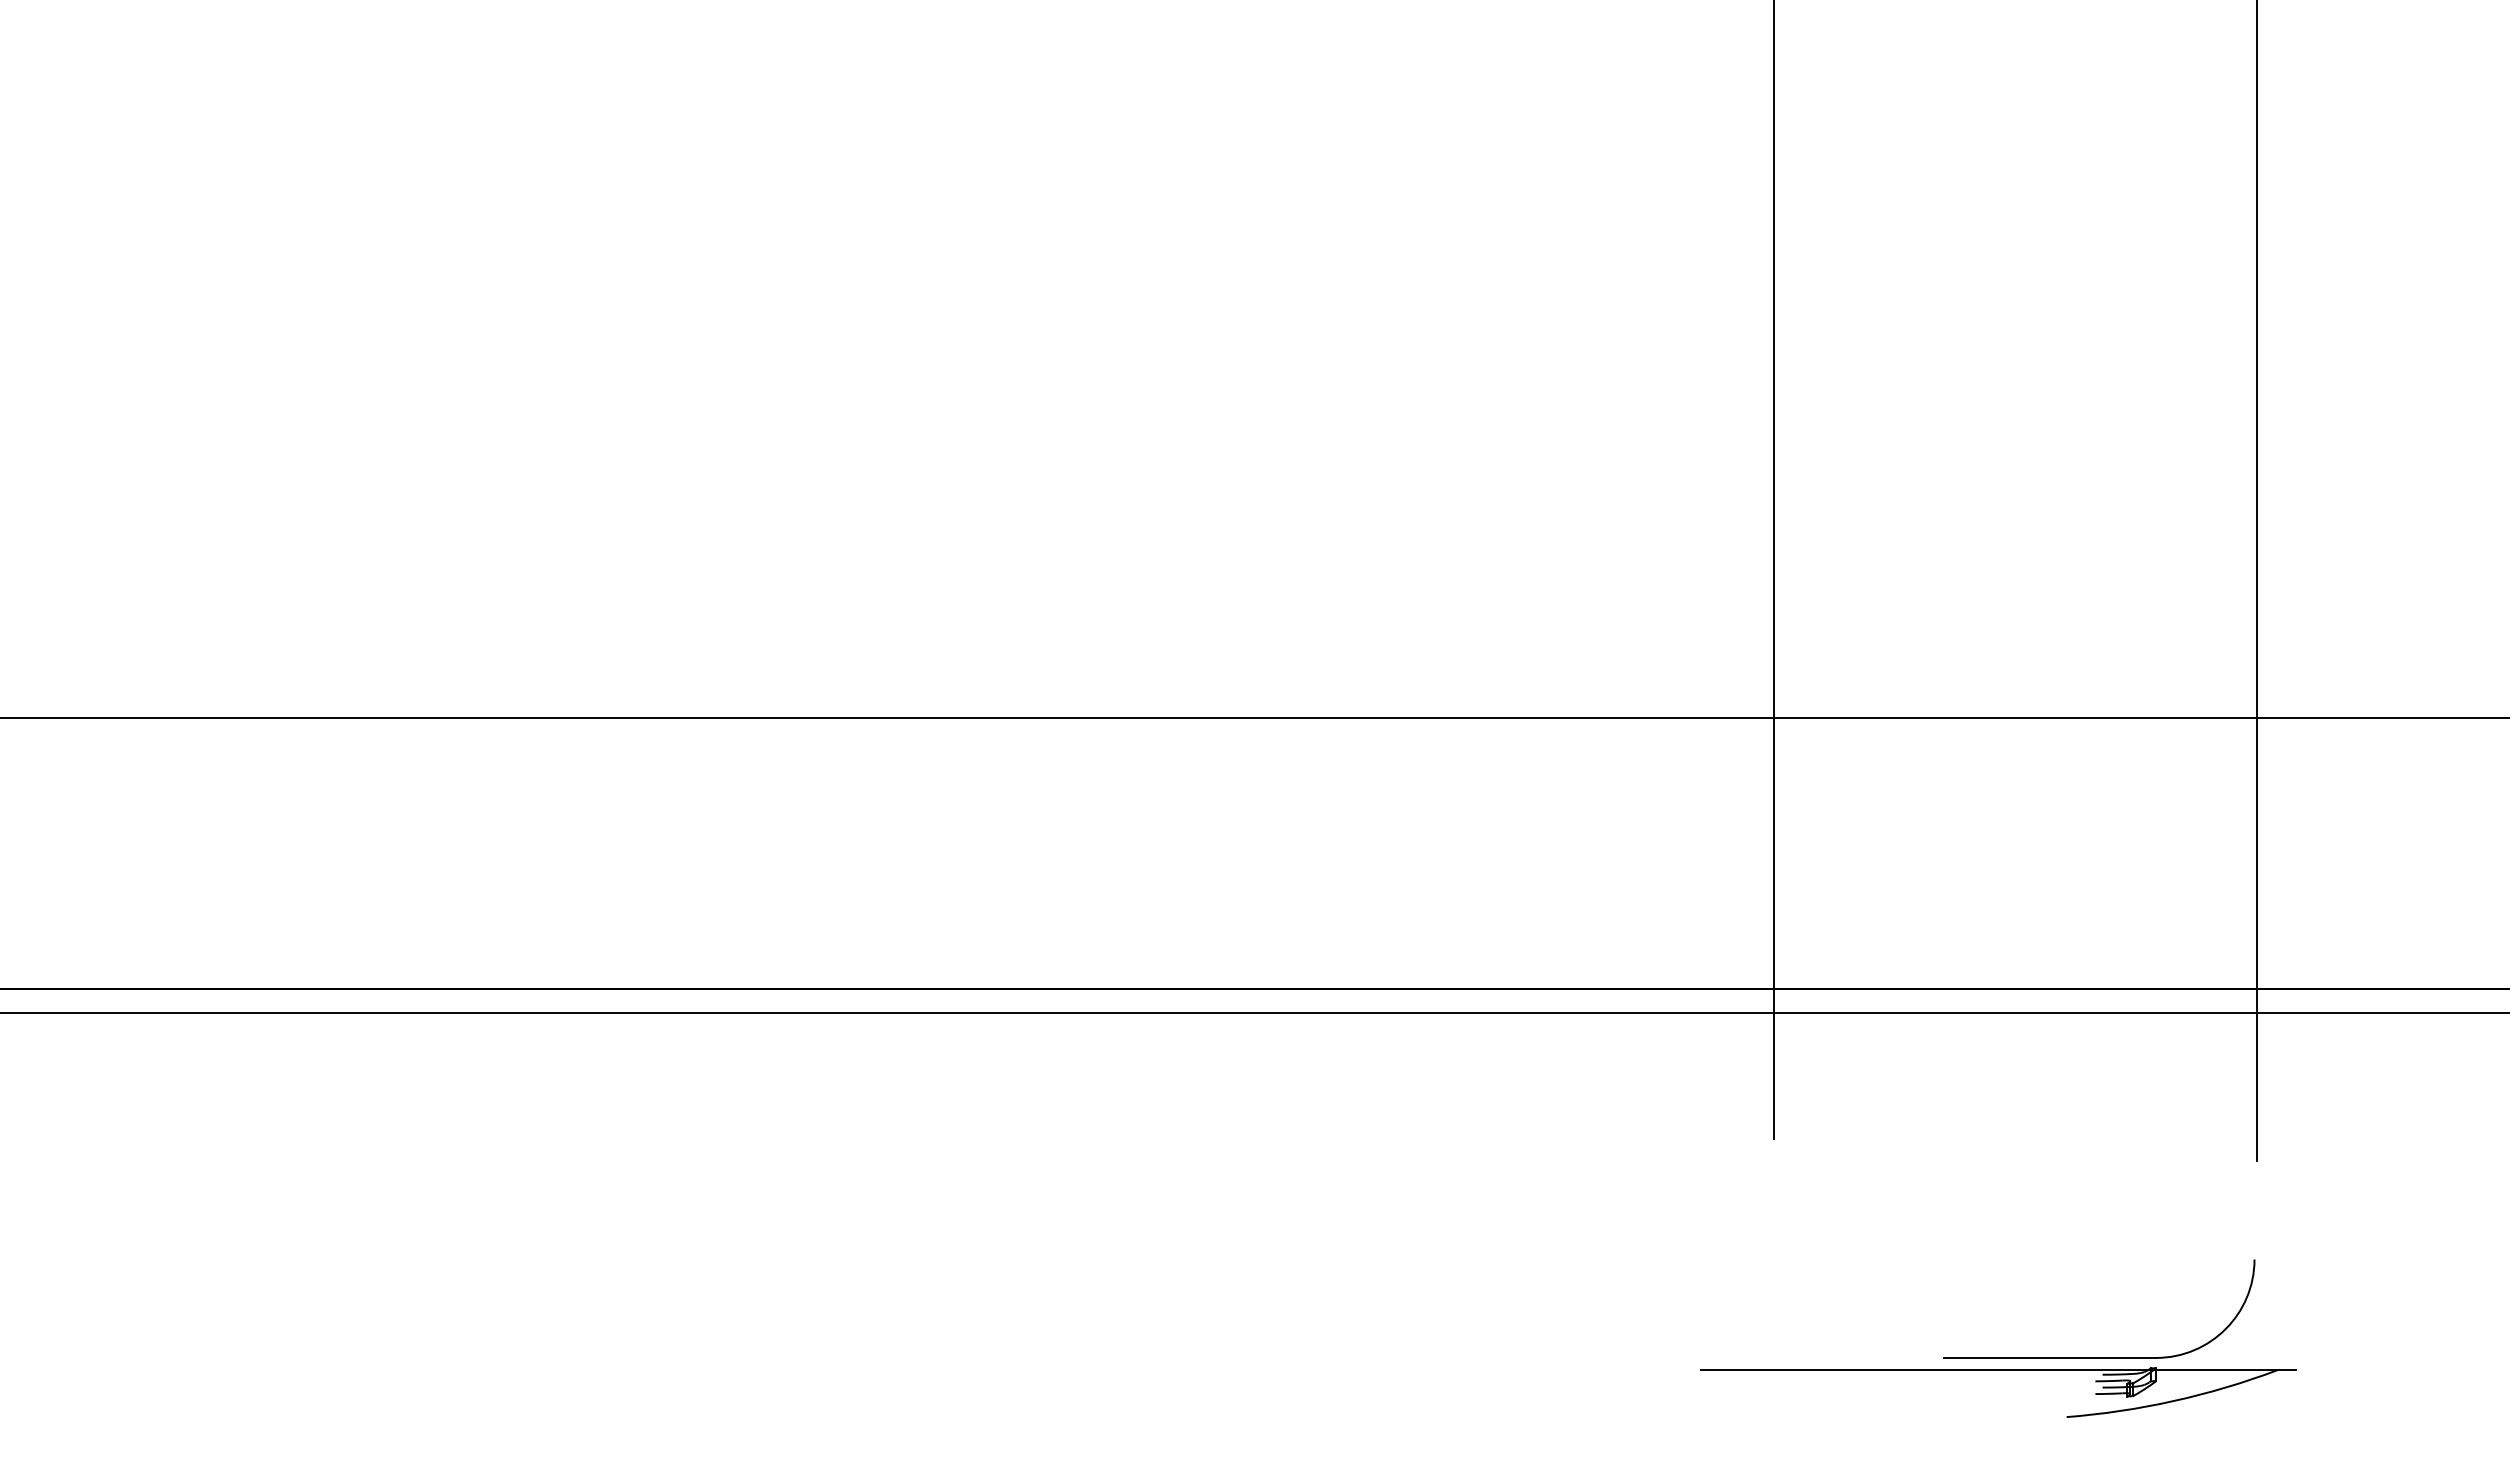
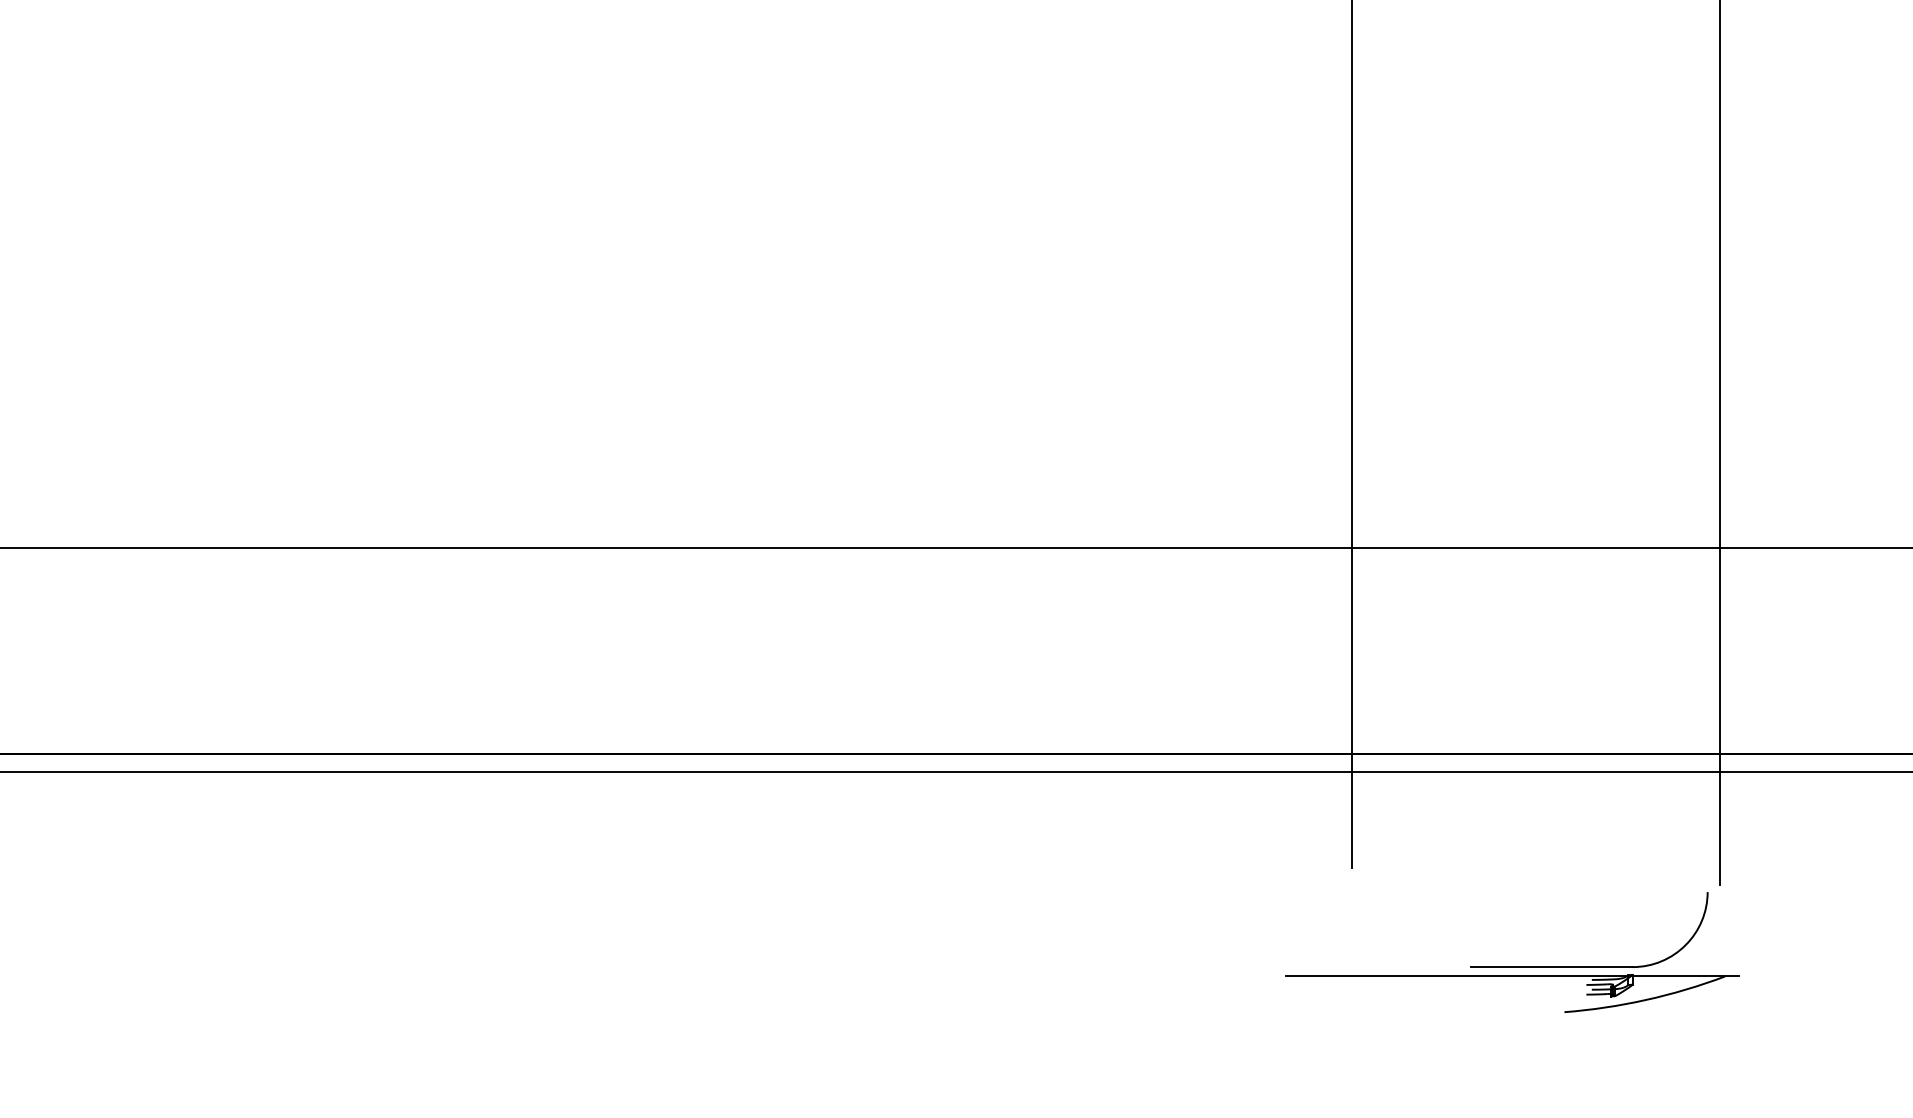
part: (1998, 1357) -> (1512, 966), moved

